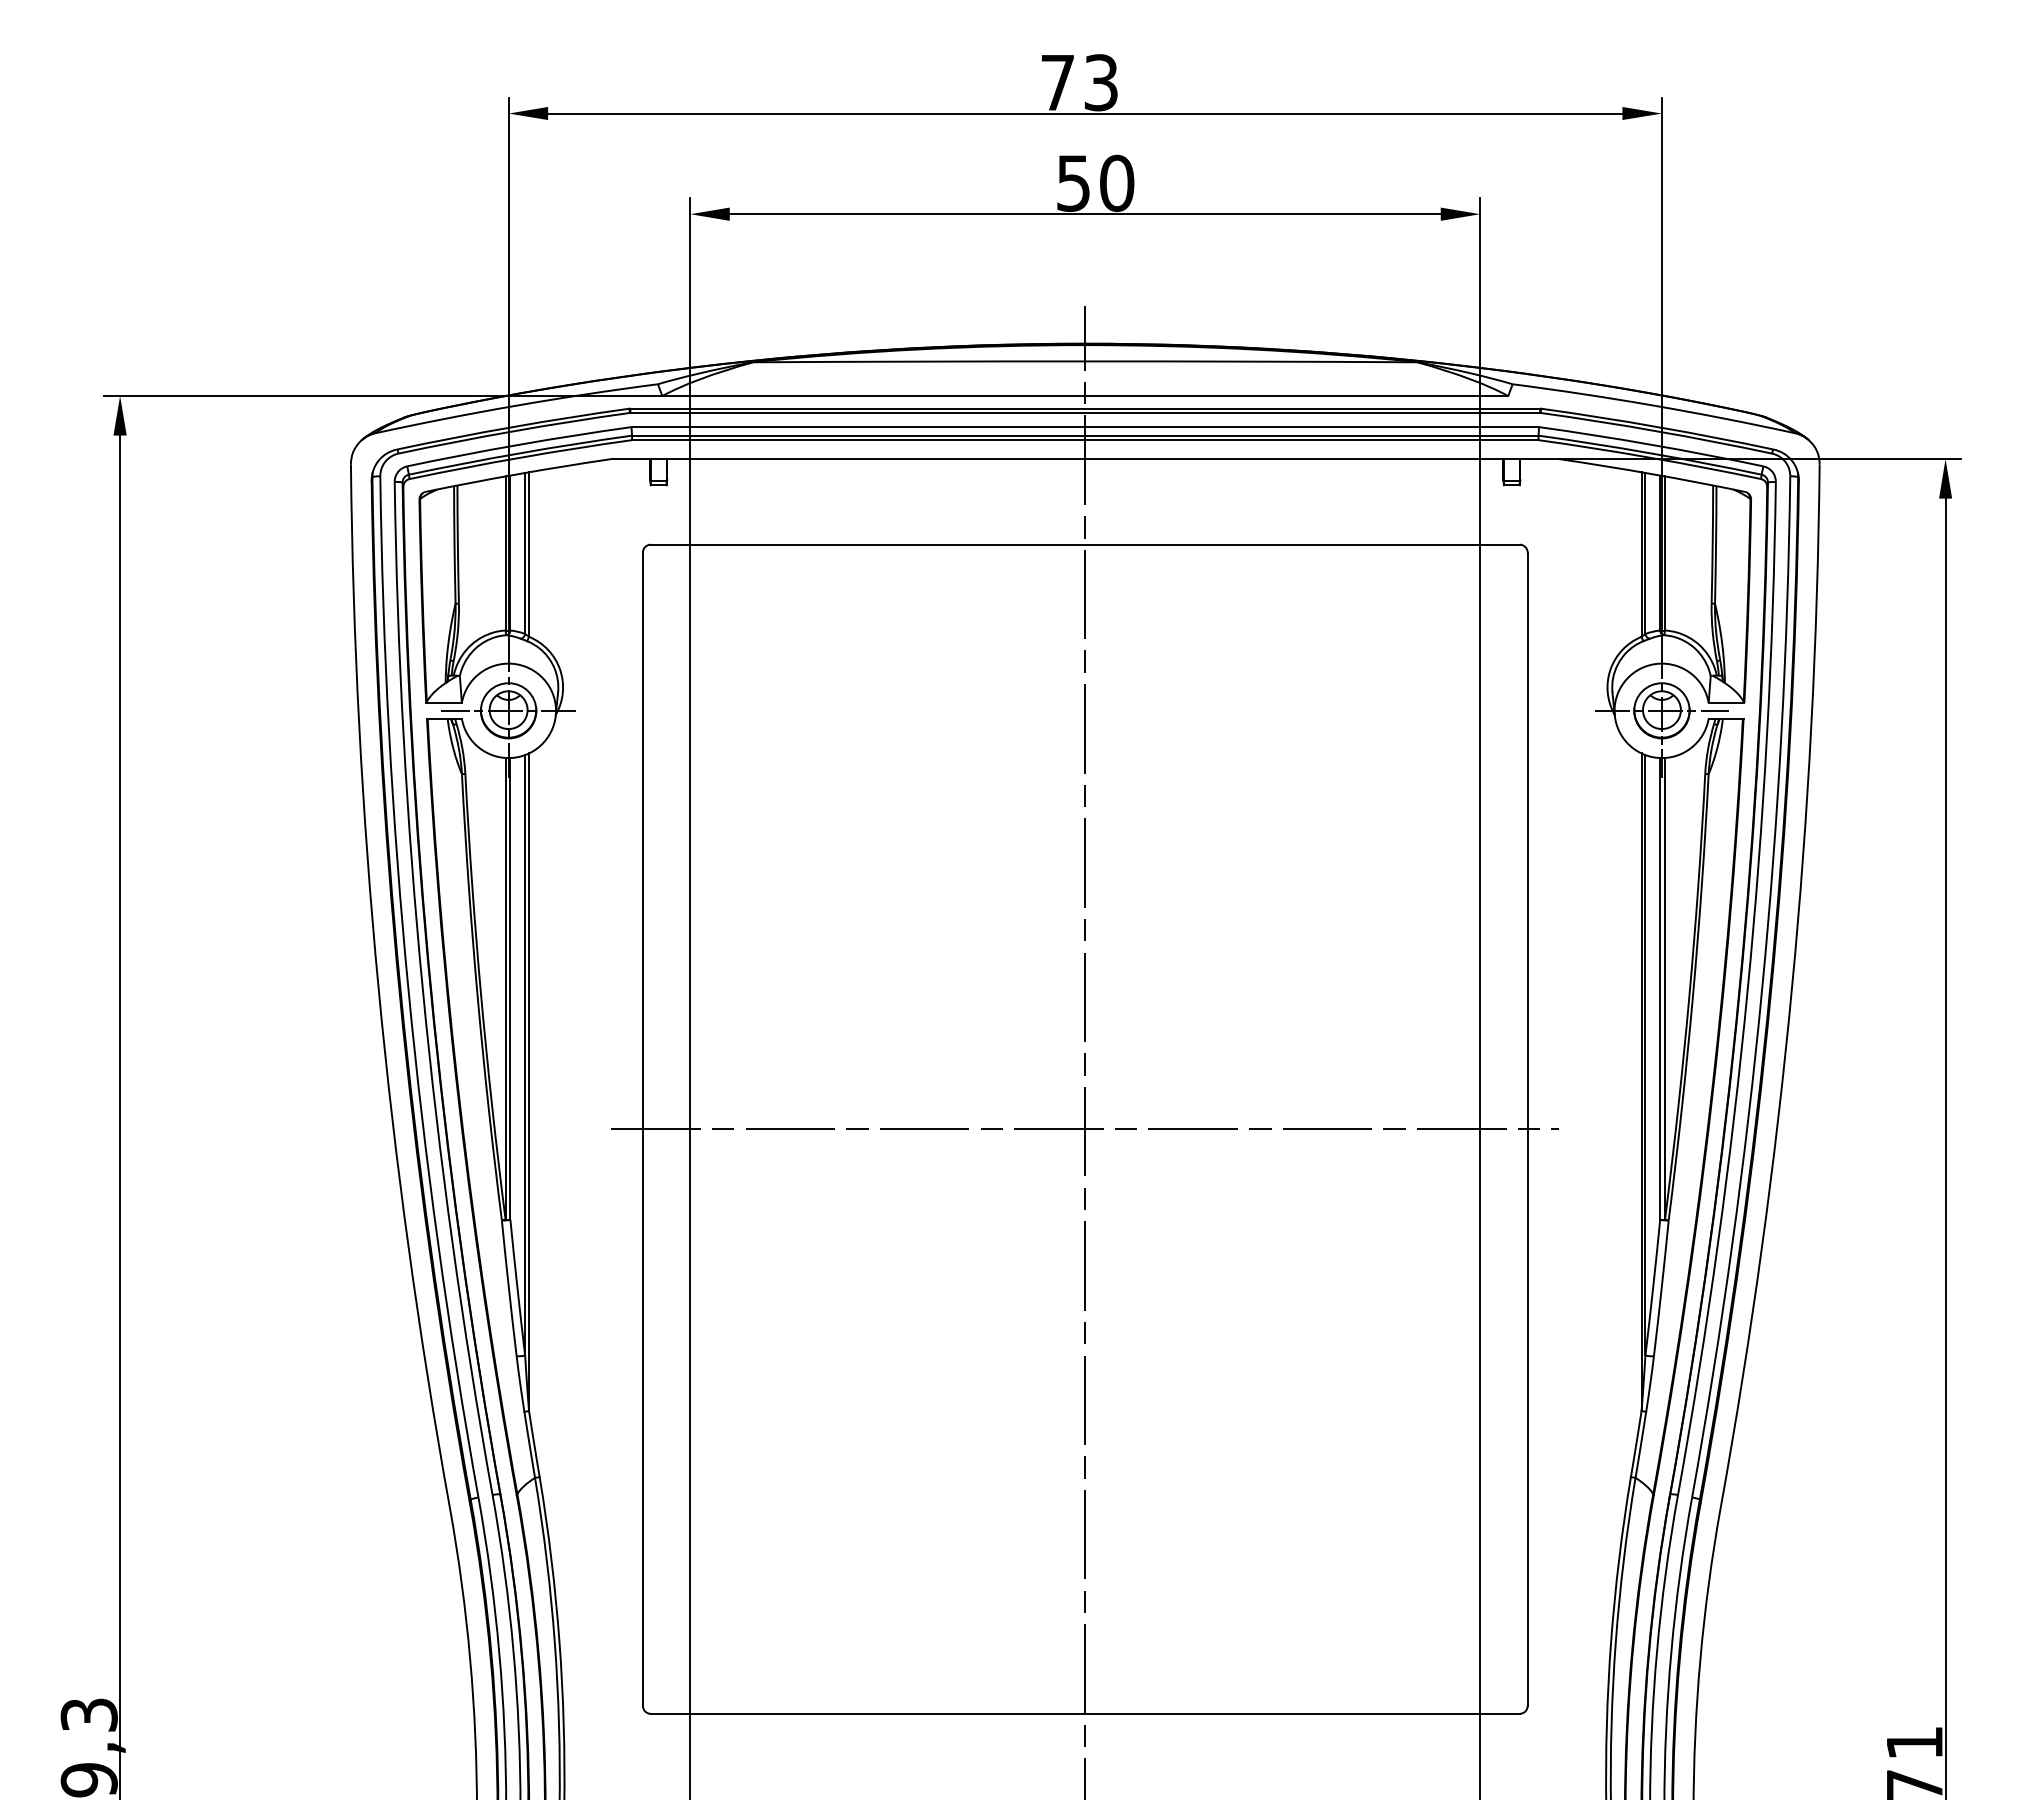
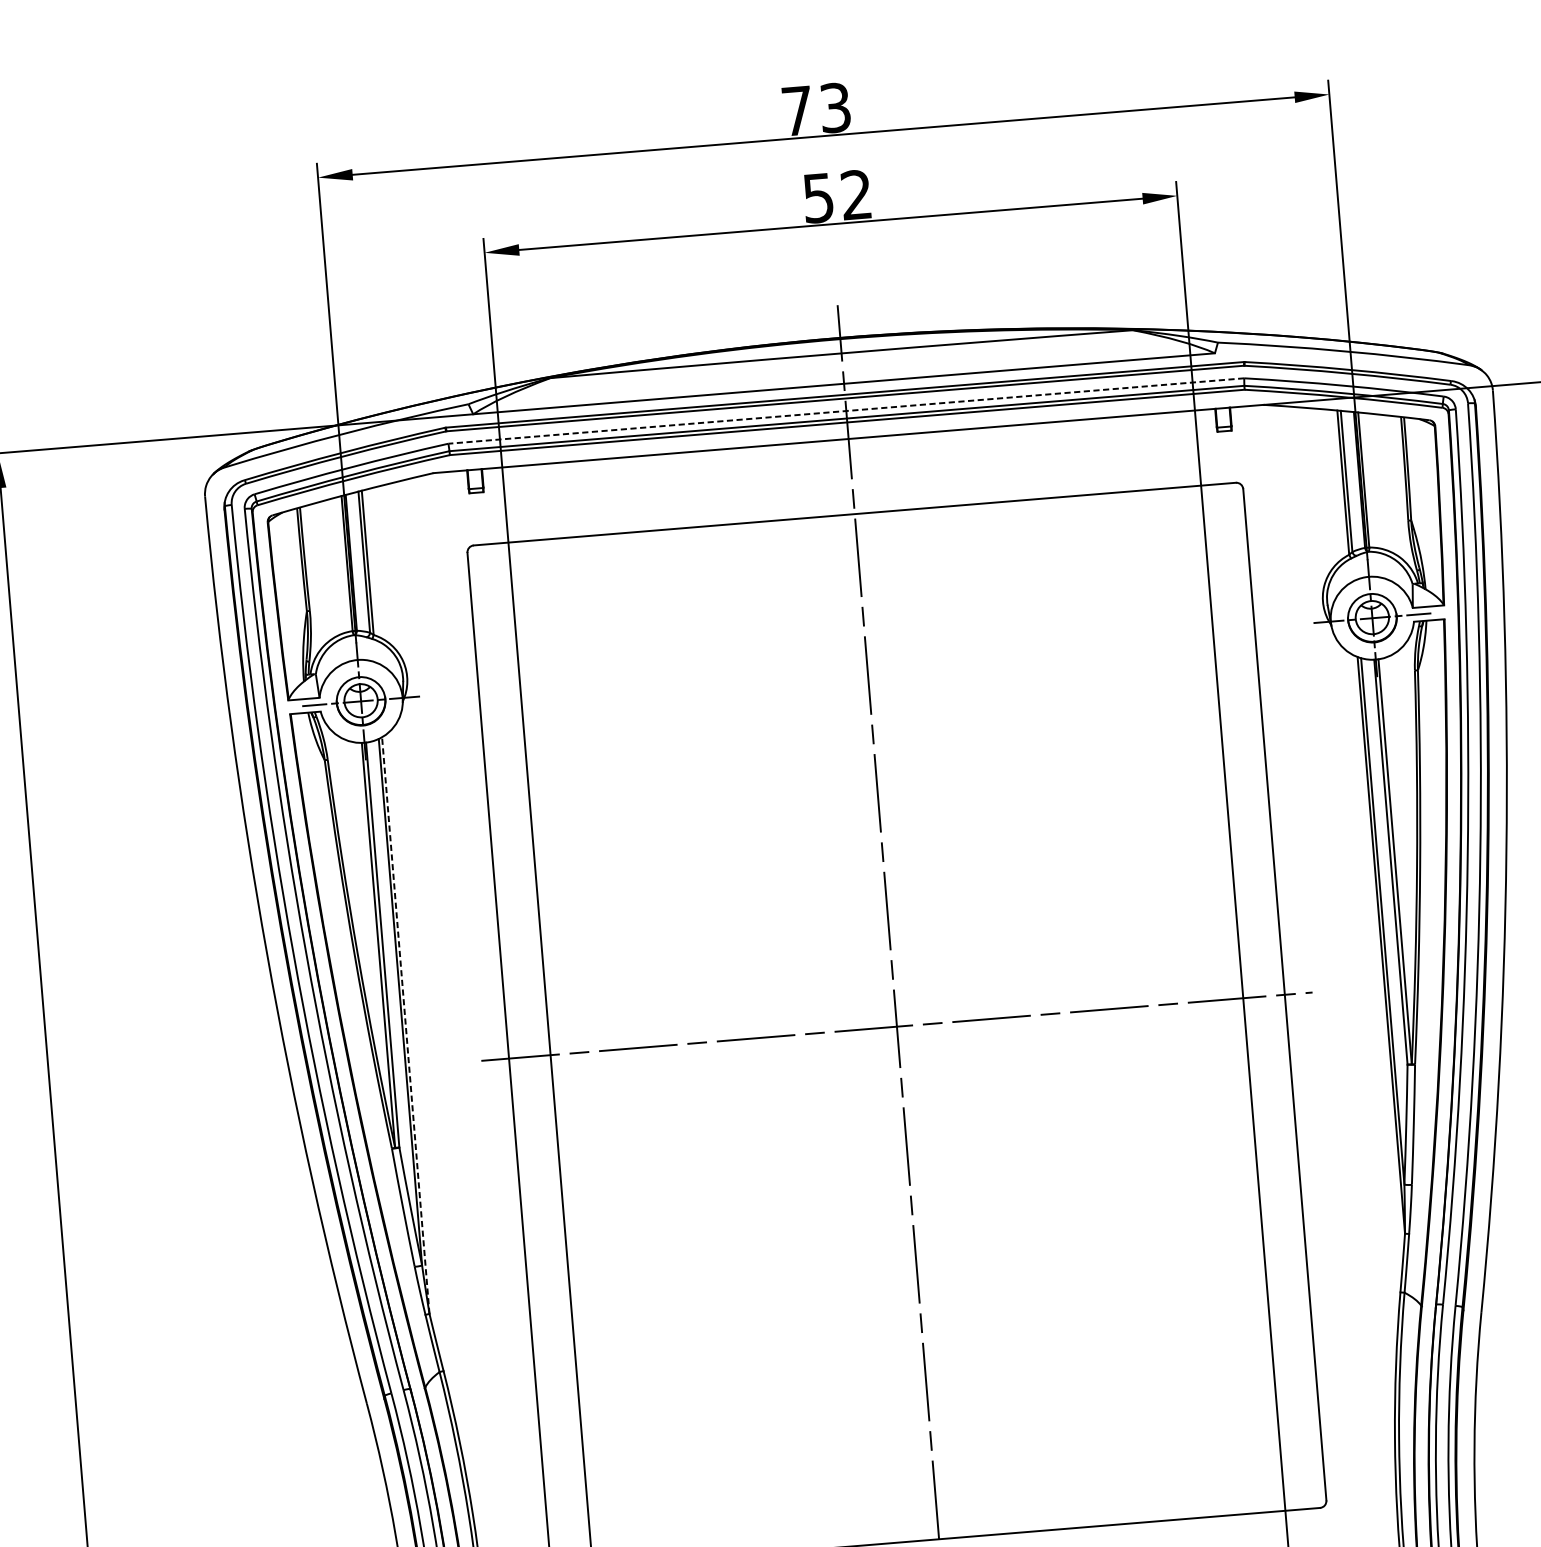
text: (1117, 183) -> (857, 195), 50 -> 52
line: (1085, 427) -> (846, 411), solid -> dashed
line: (529, 1082) -> (406, 1025), solid -> dashed

